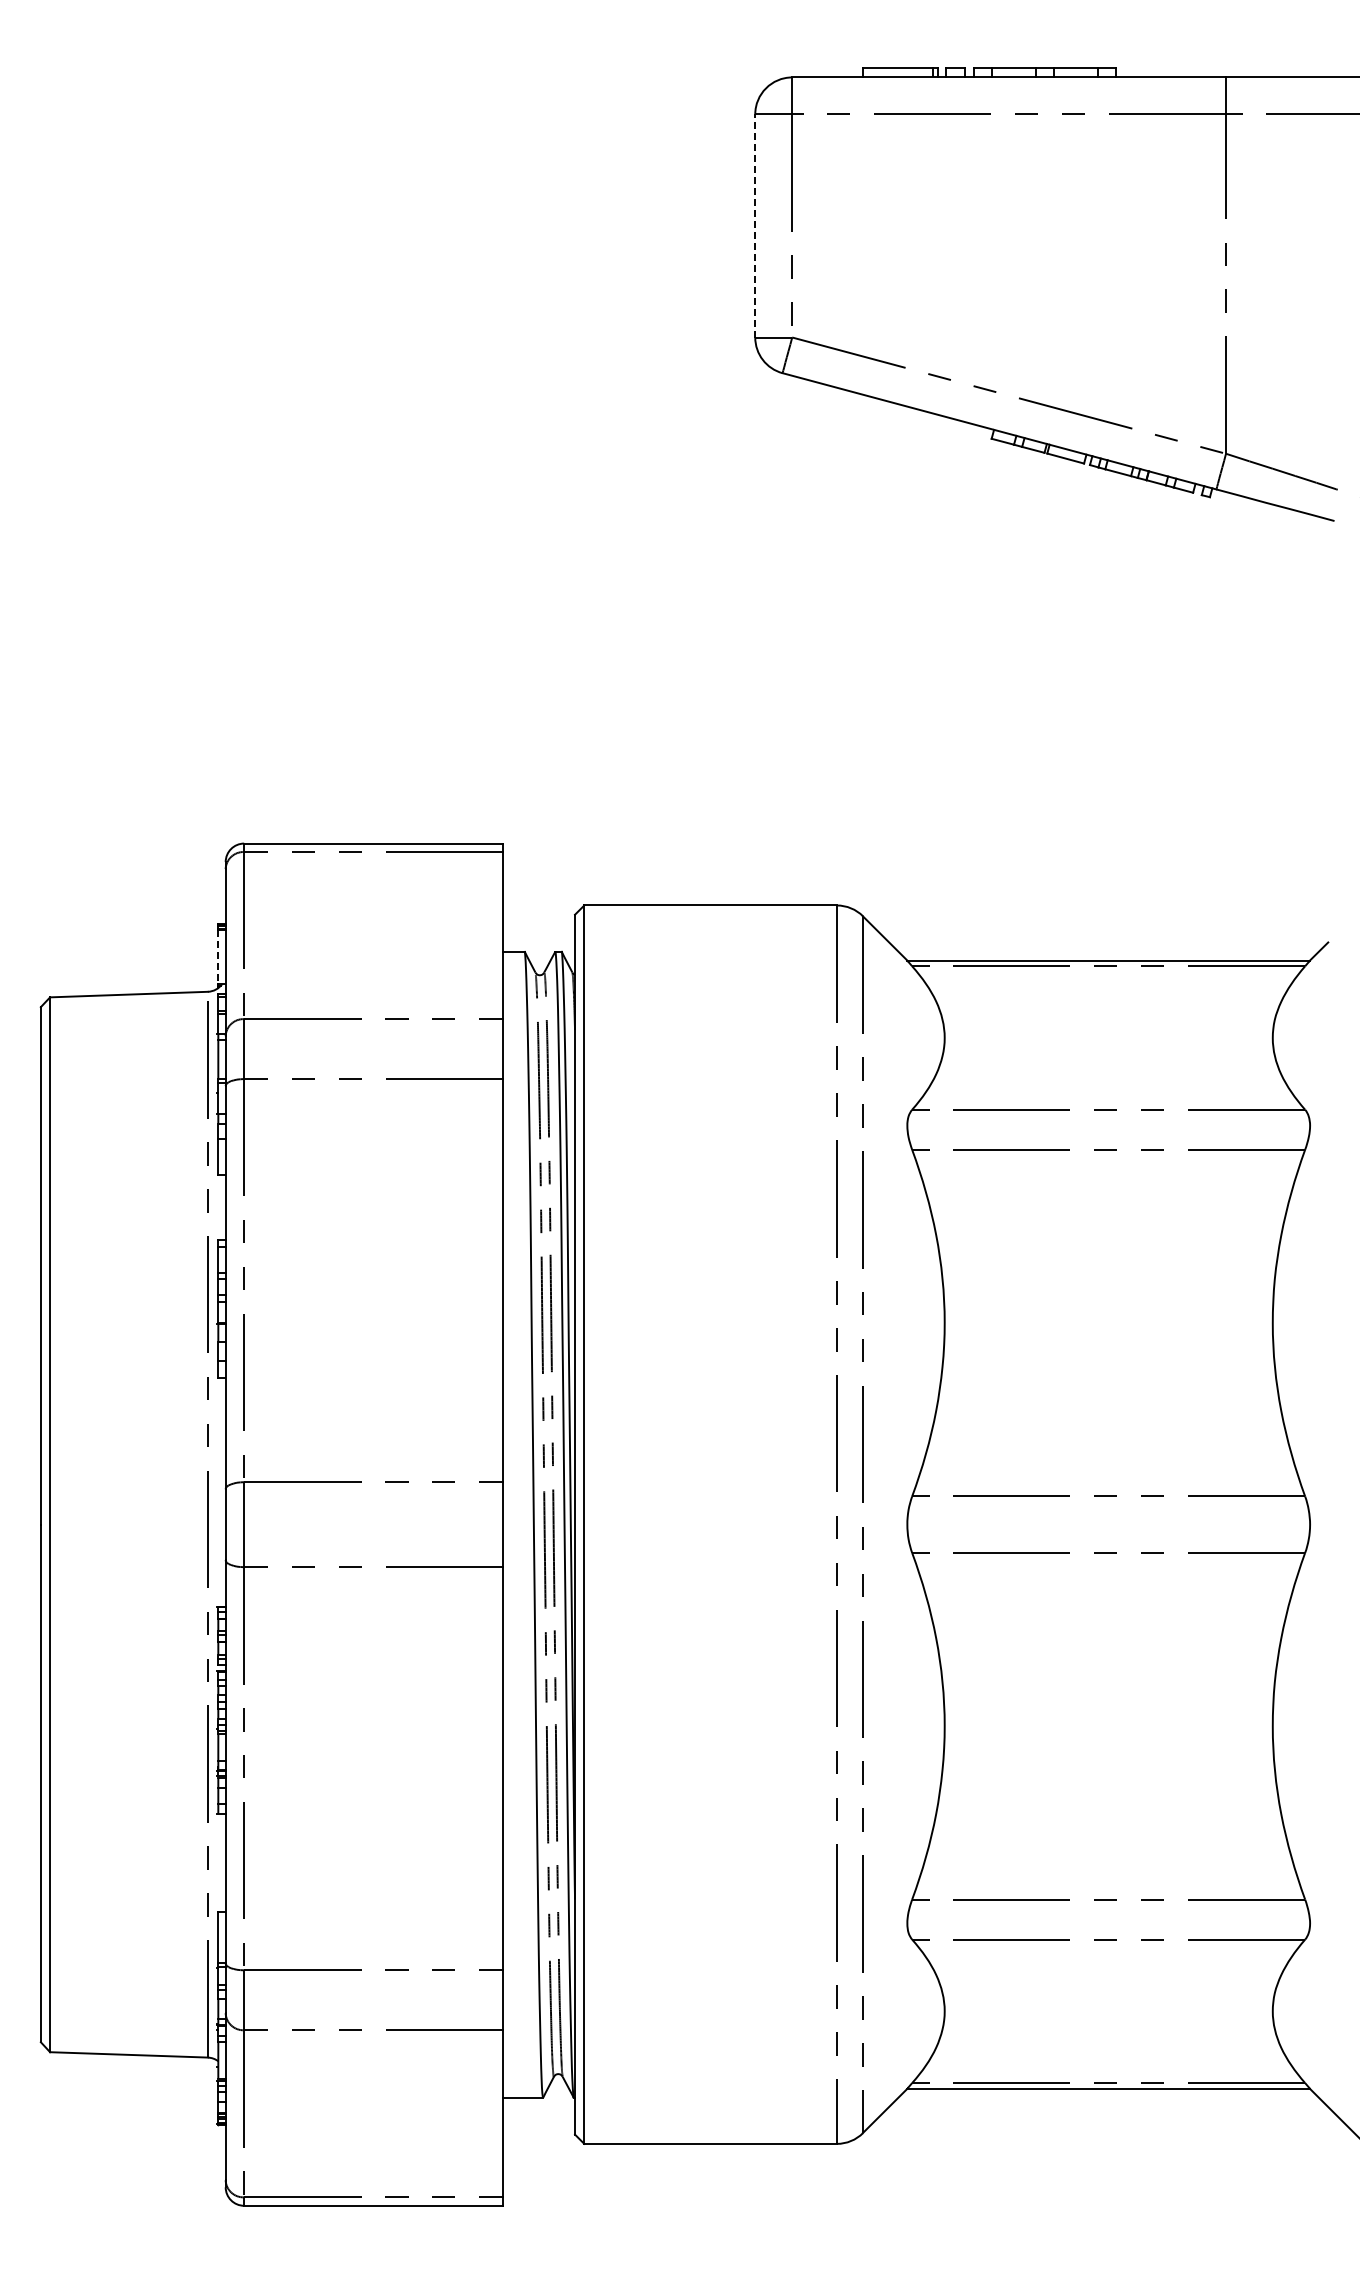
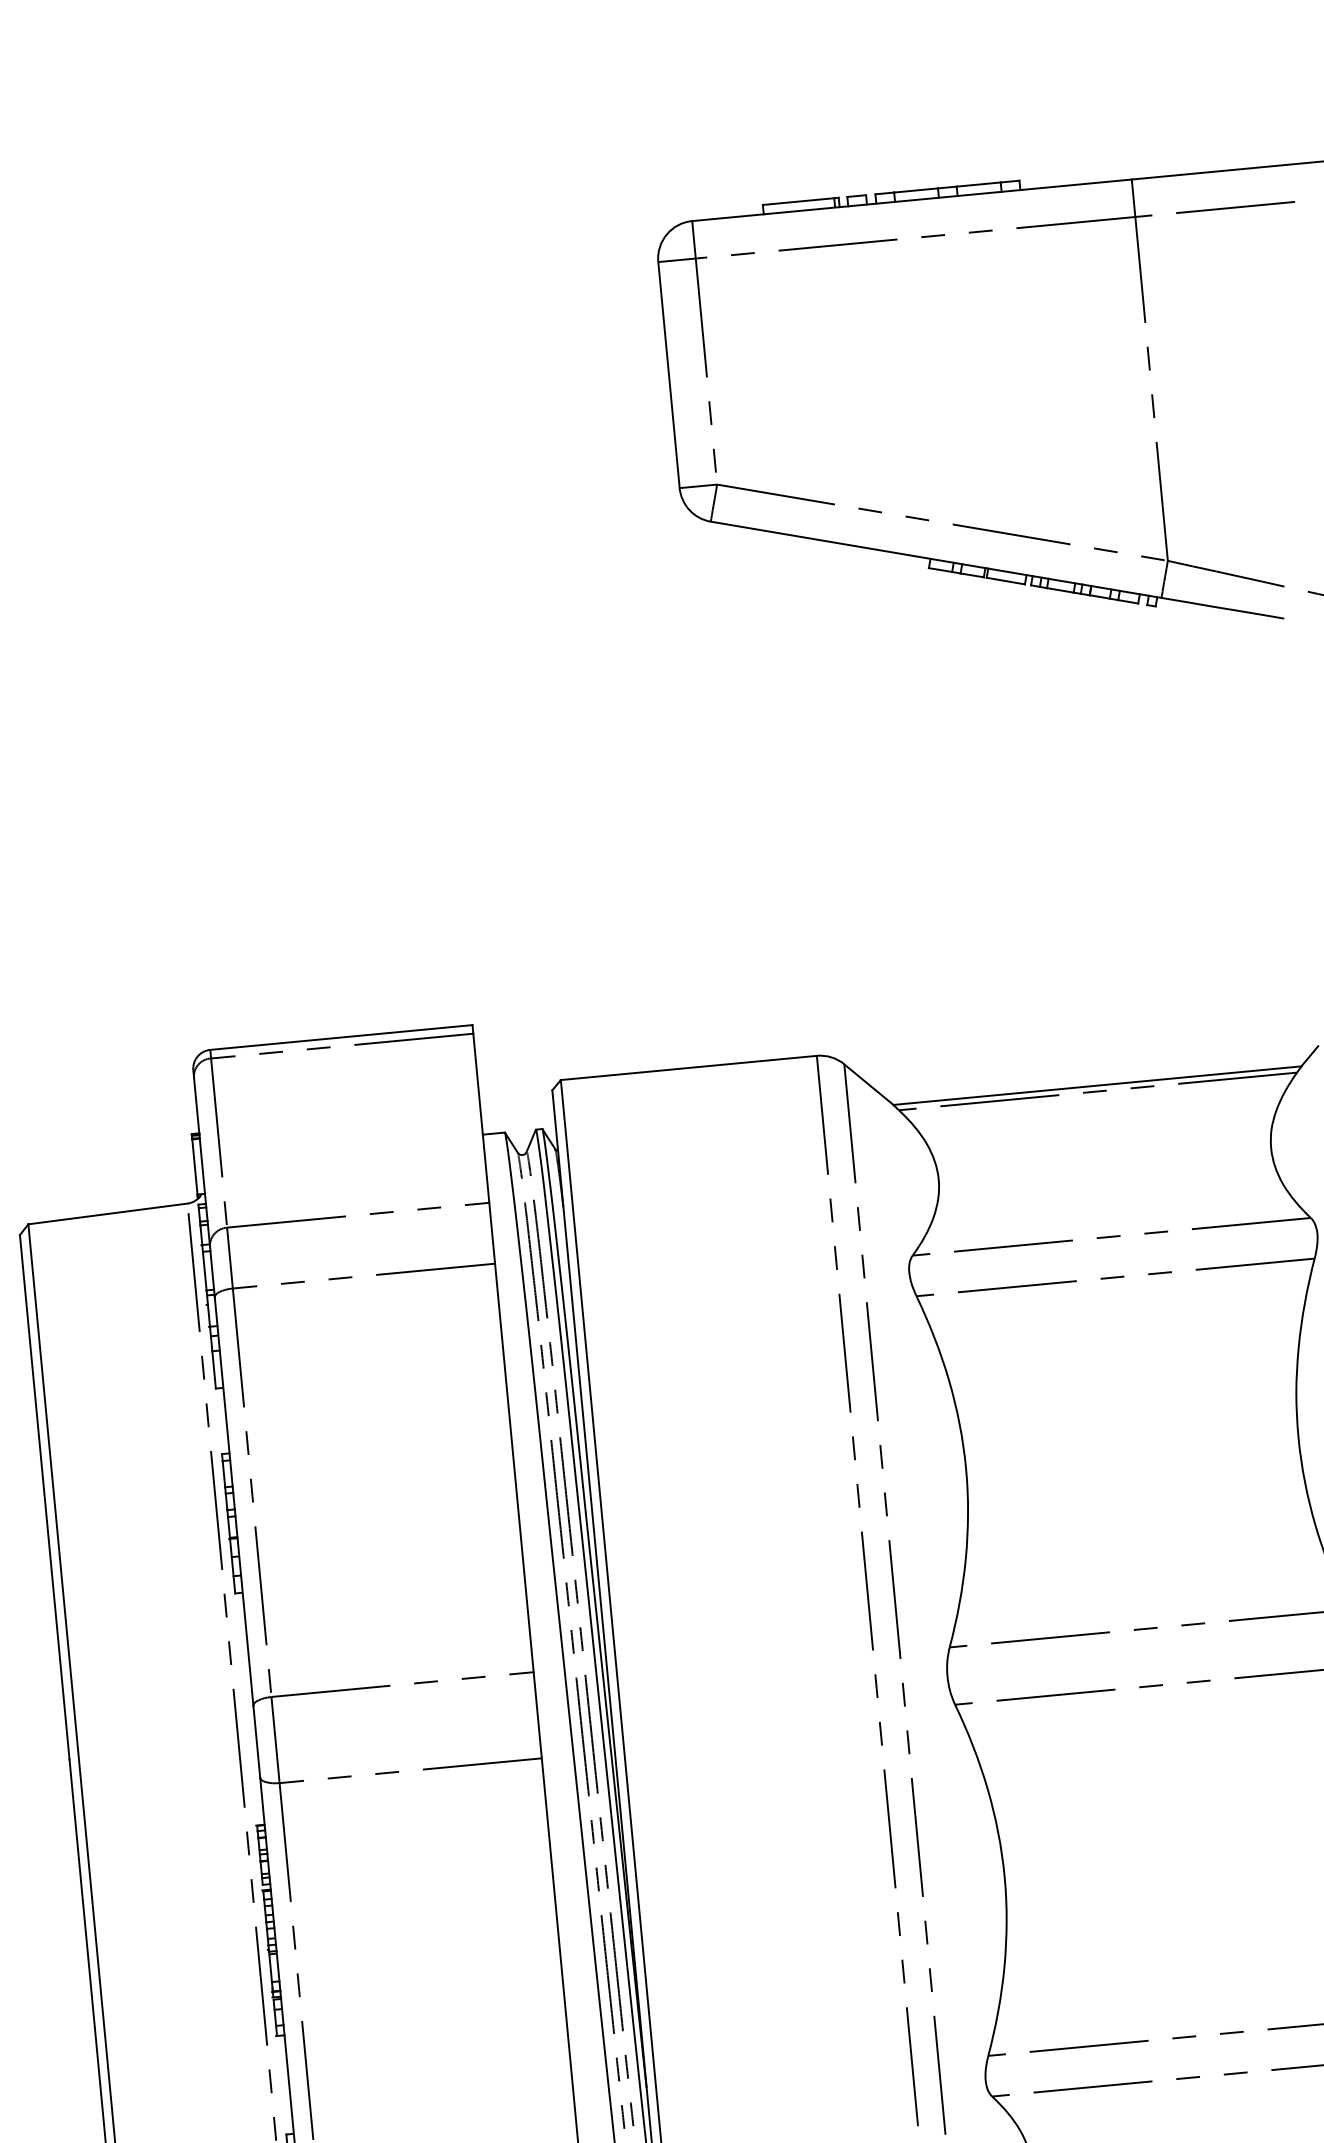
line: (755, 225) -> (669, 374), dashed -> solid
line: (218, 957) -> (195, 1167), dashed -> solid

